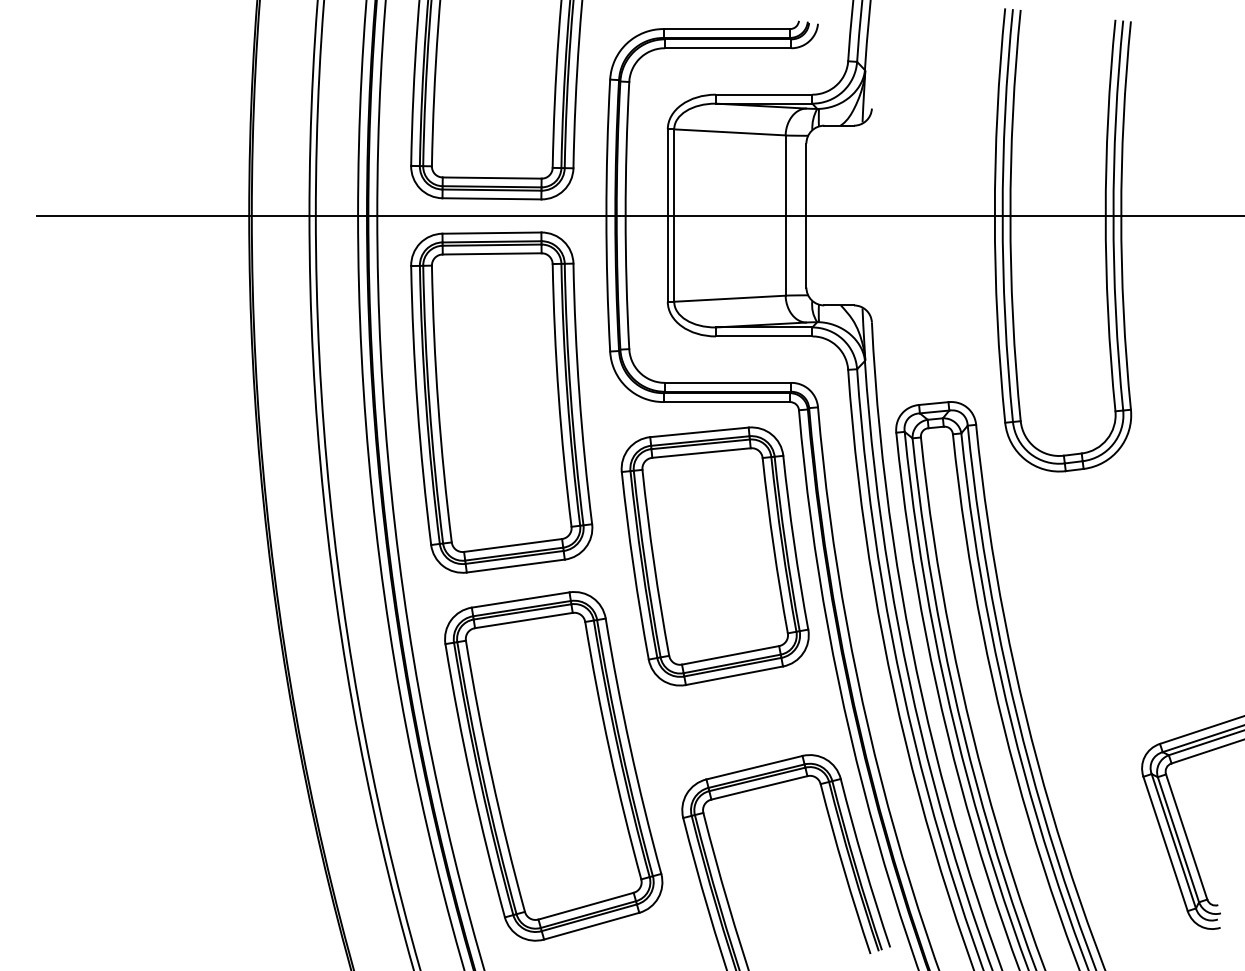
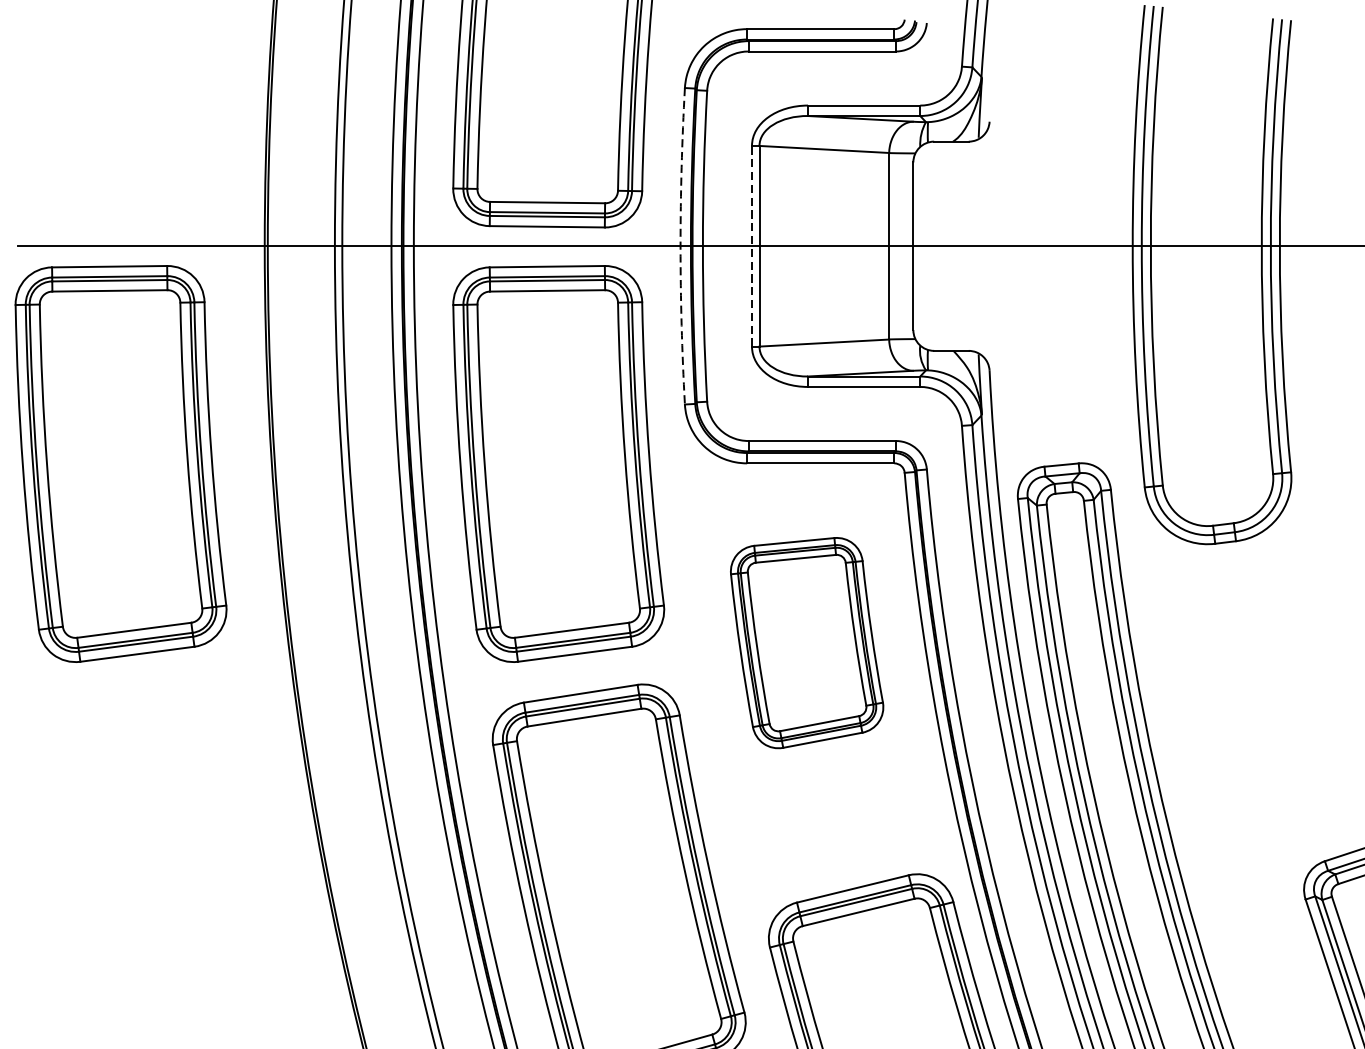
arc: (606, 215) -> (680, 246), solid -> dashed
line: (667, 215) -> (751, 246), solid -> dashed
part: (125, 402) -> (120, 463), added
part: (714, 556) -> (806, 643), size x0.7

